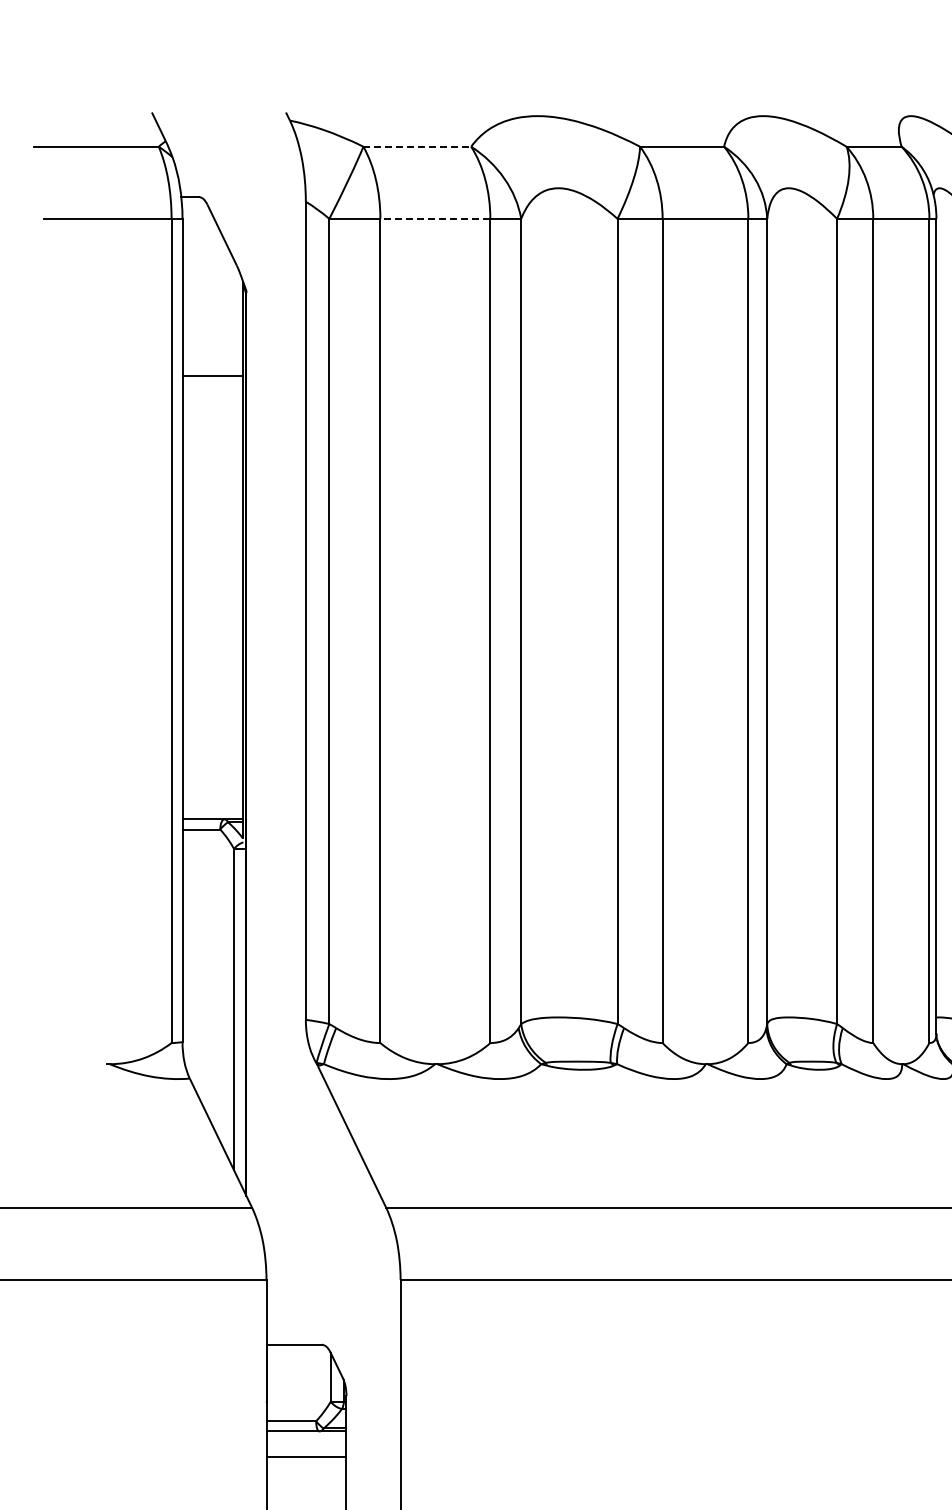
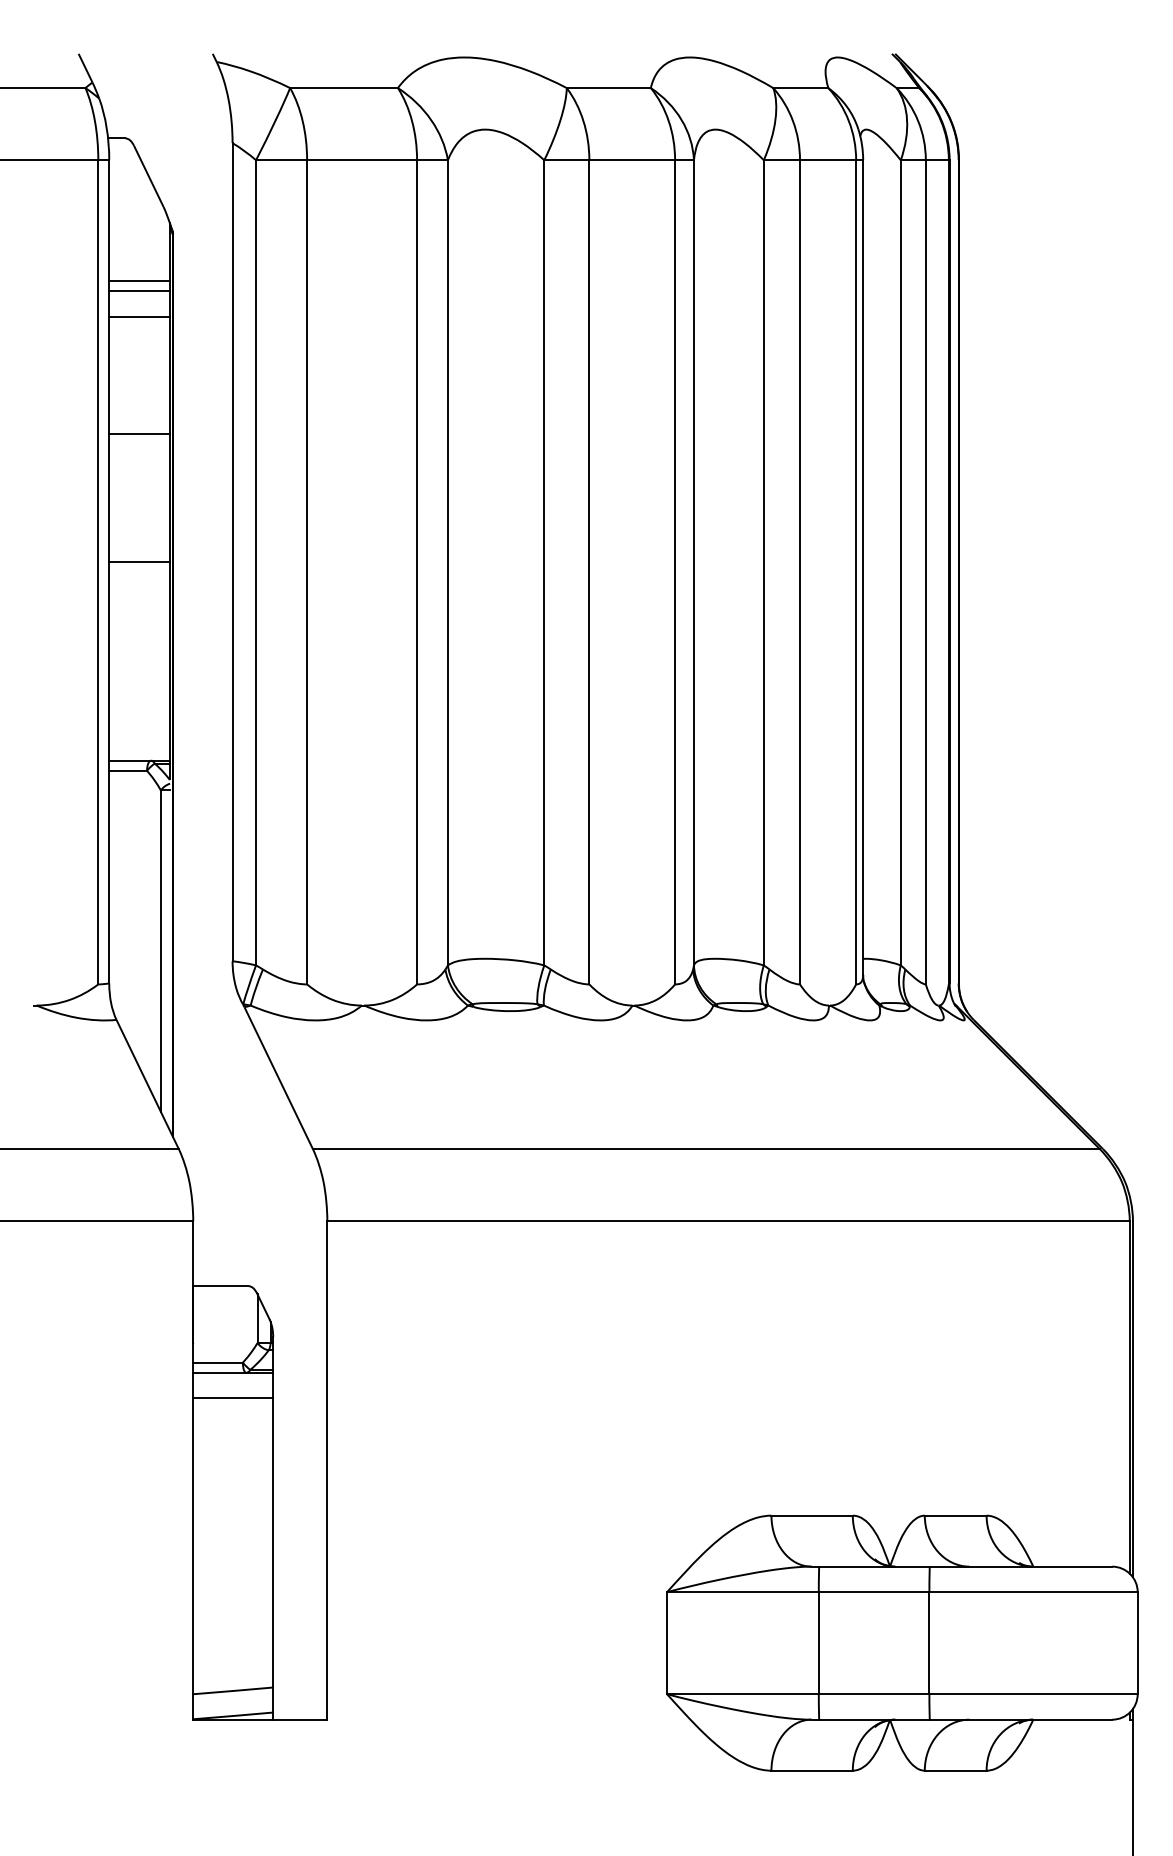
line: (417, 147) -> (344, 88), dashed -> solid
line: (435, 219) -> (362, 160), dashed -> solid
line: (212, 340) -> (139, 281), added
line: (212, 350) -> (139, 291), added
line: (212, 493) -> (139, 434), added
line: (212, 620) -> (139, 561), added

